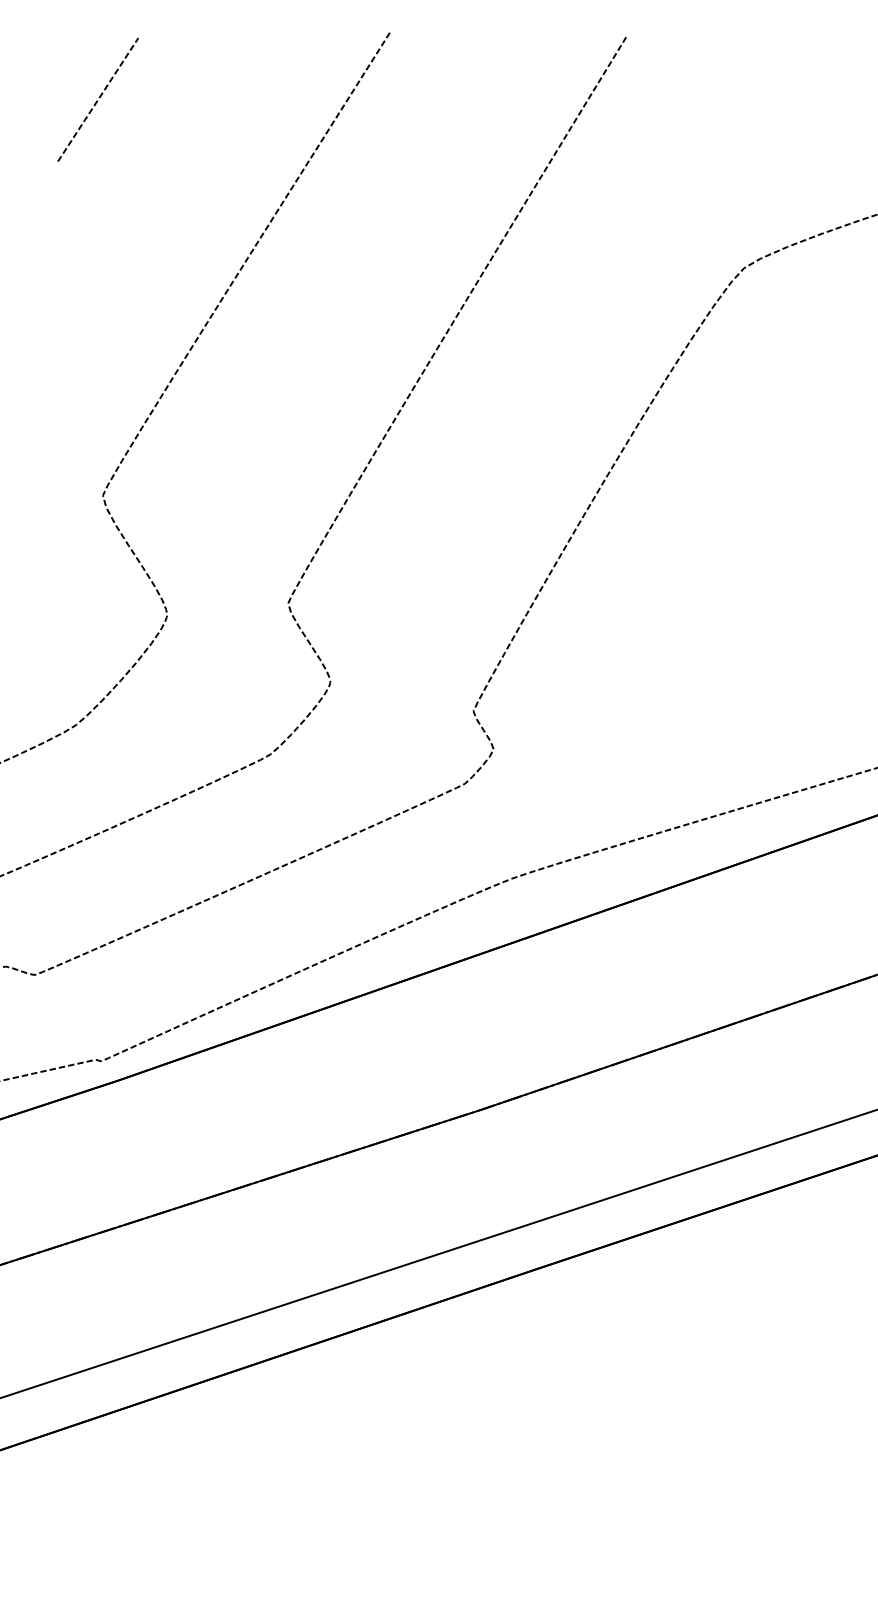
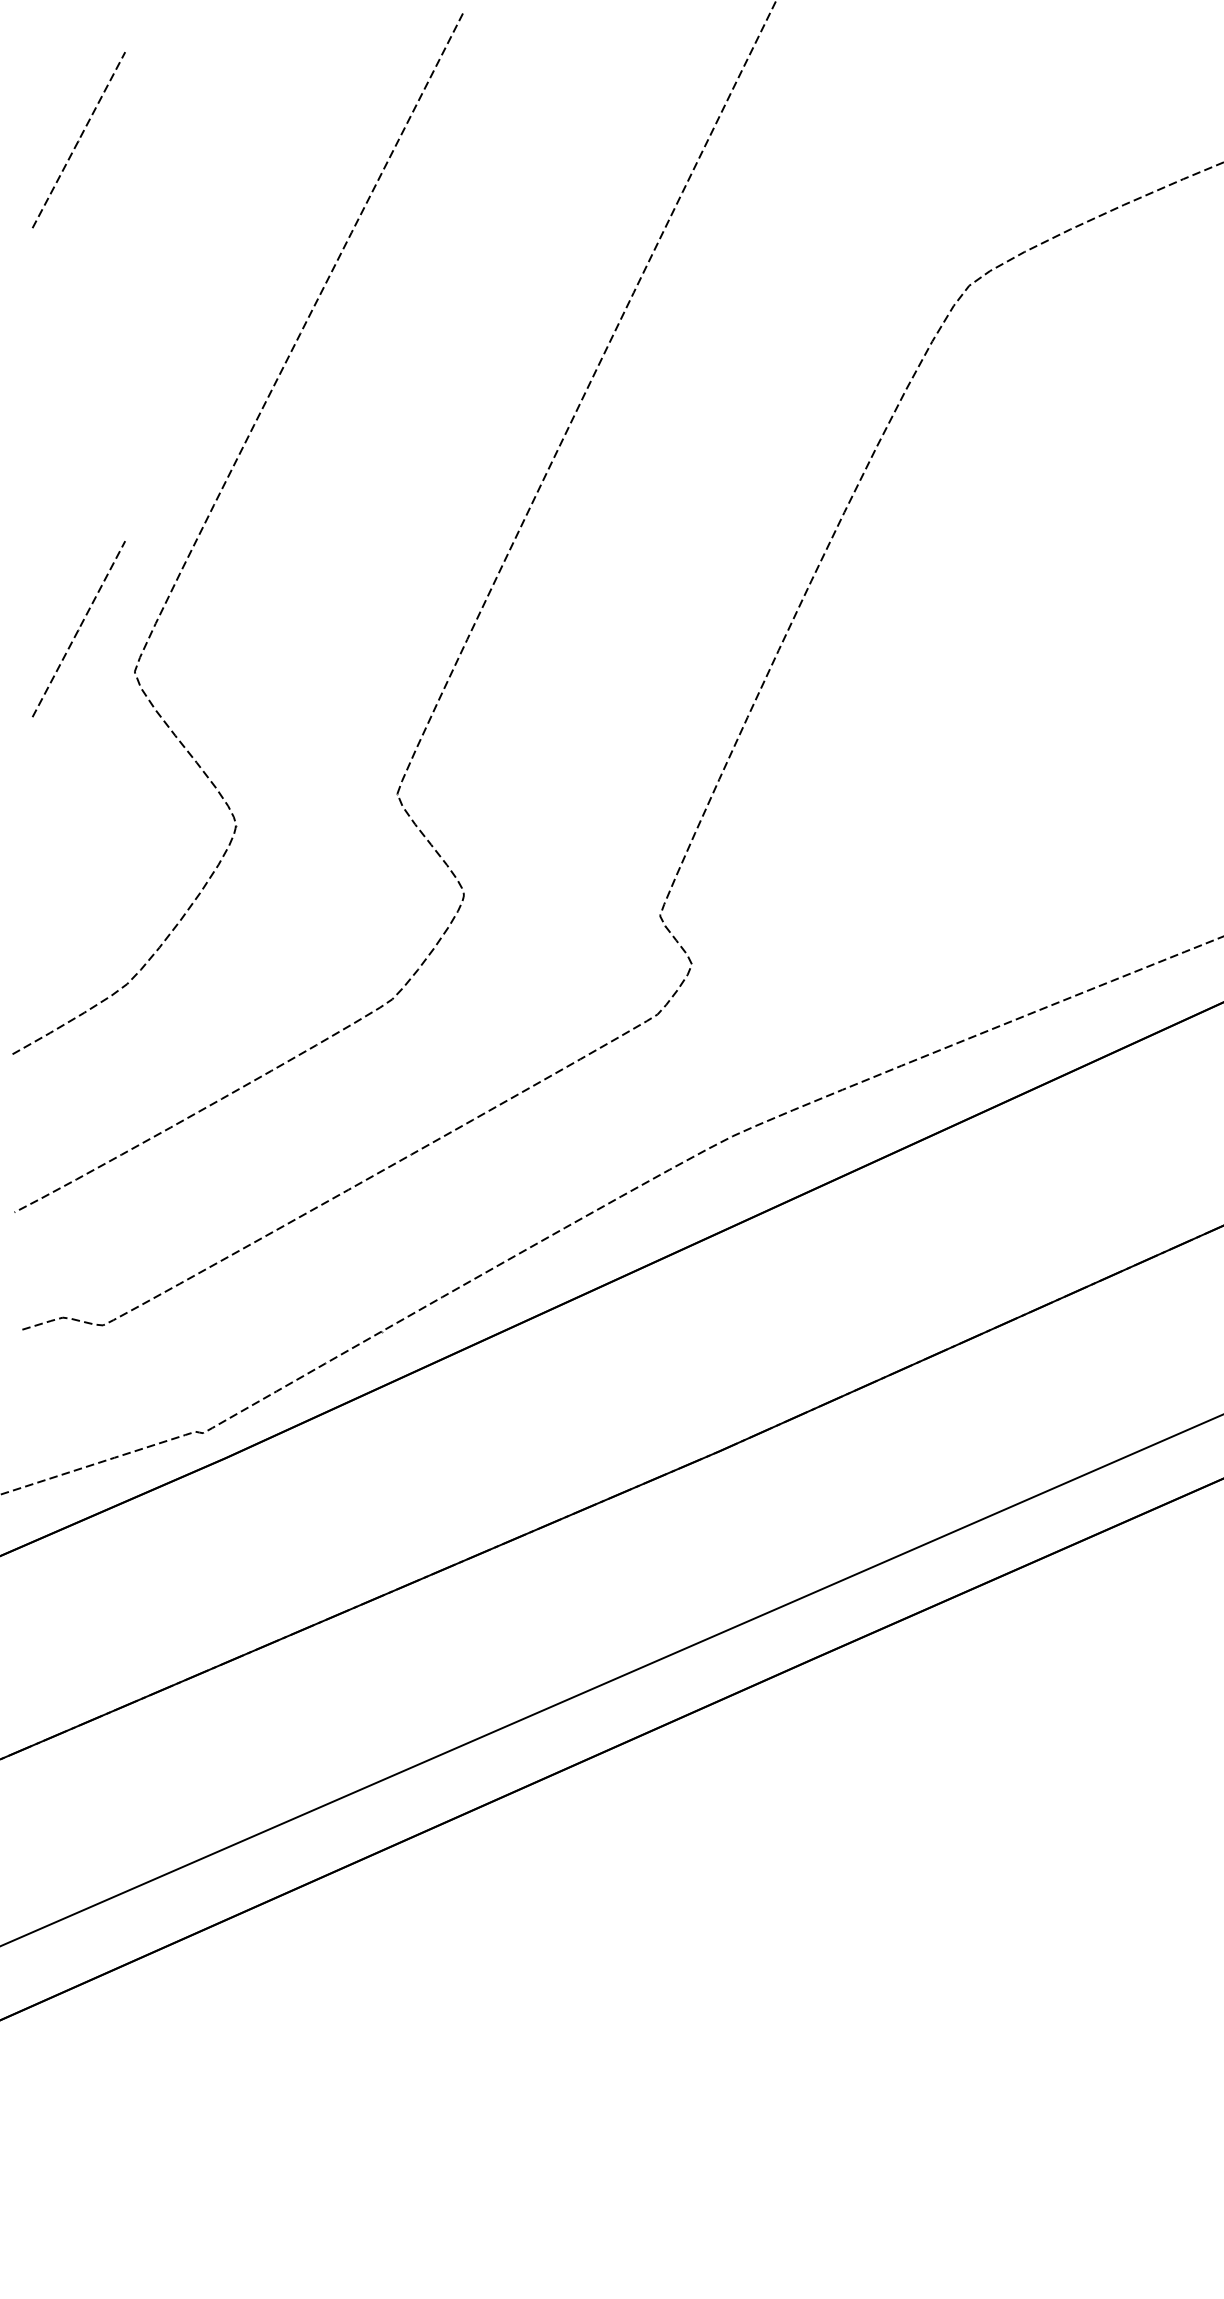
line: (64, 460) -> (78, 629), added

